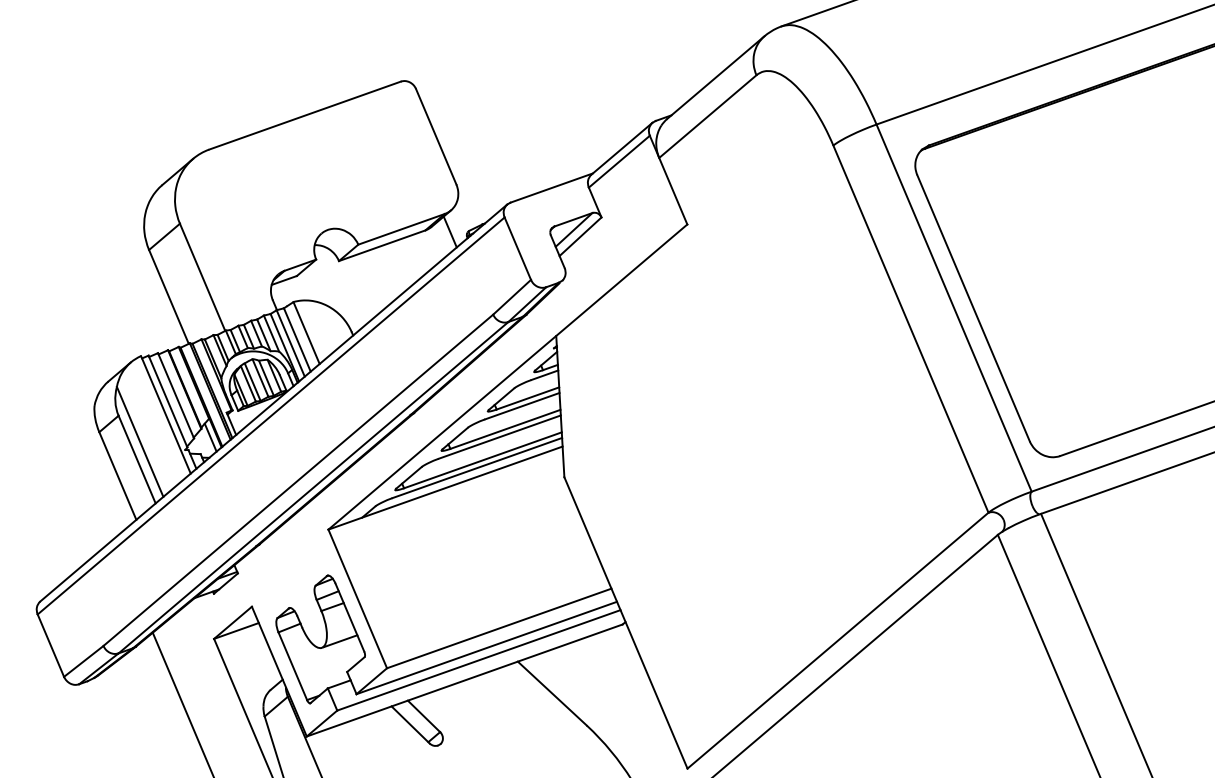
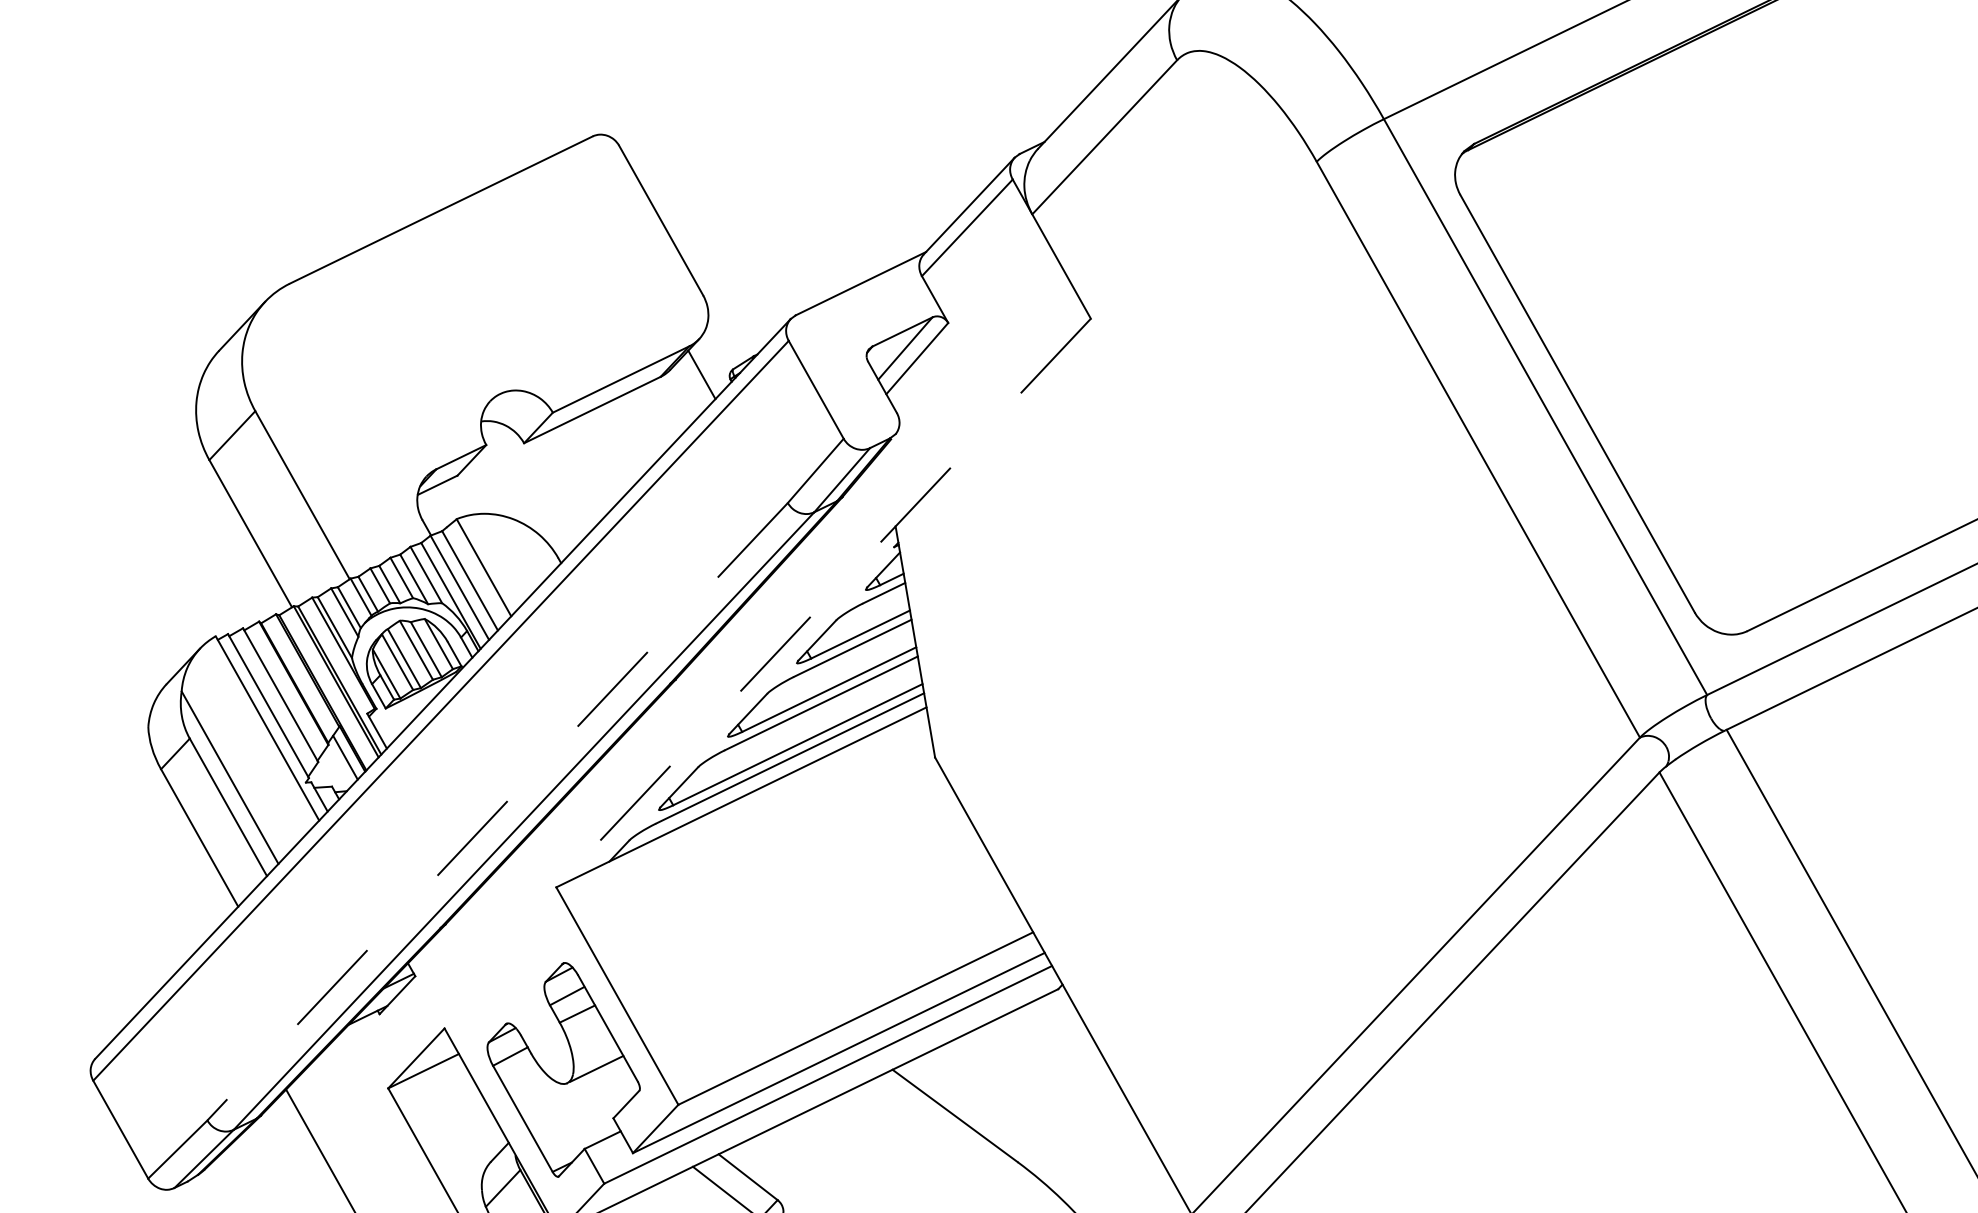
line: (507, 377) -> (823, 603), solid -> dashed
line: (298, 480) -> (497, 812), solid -> dashed

